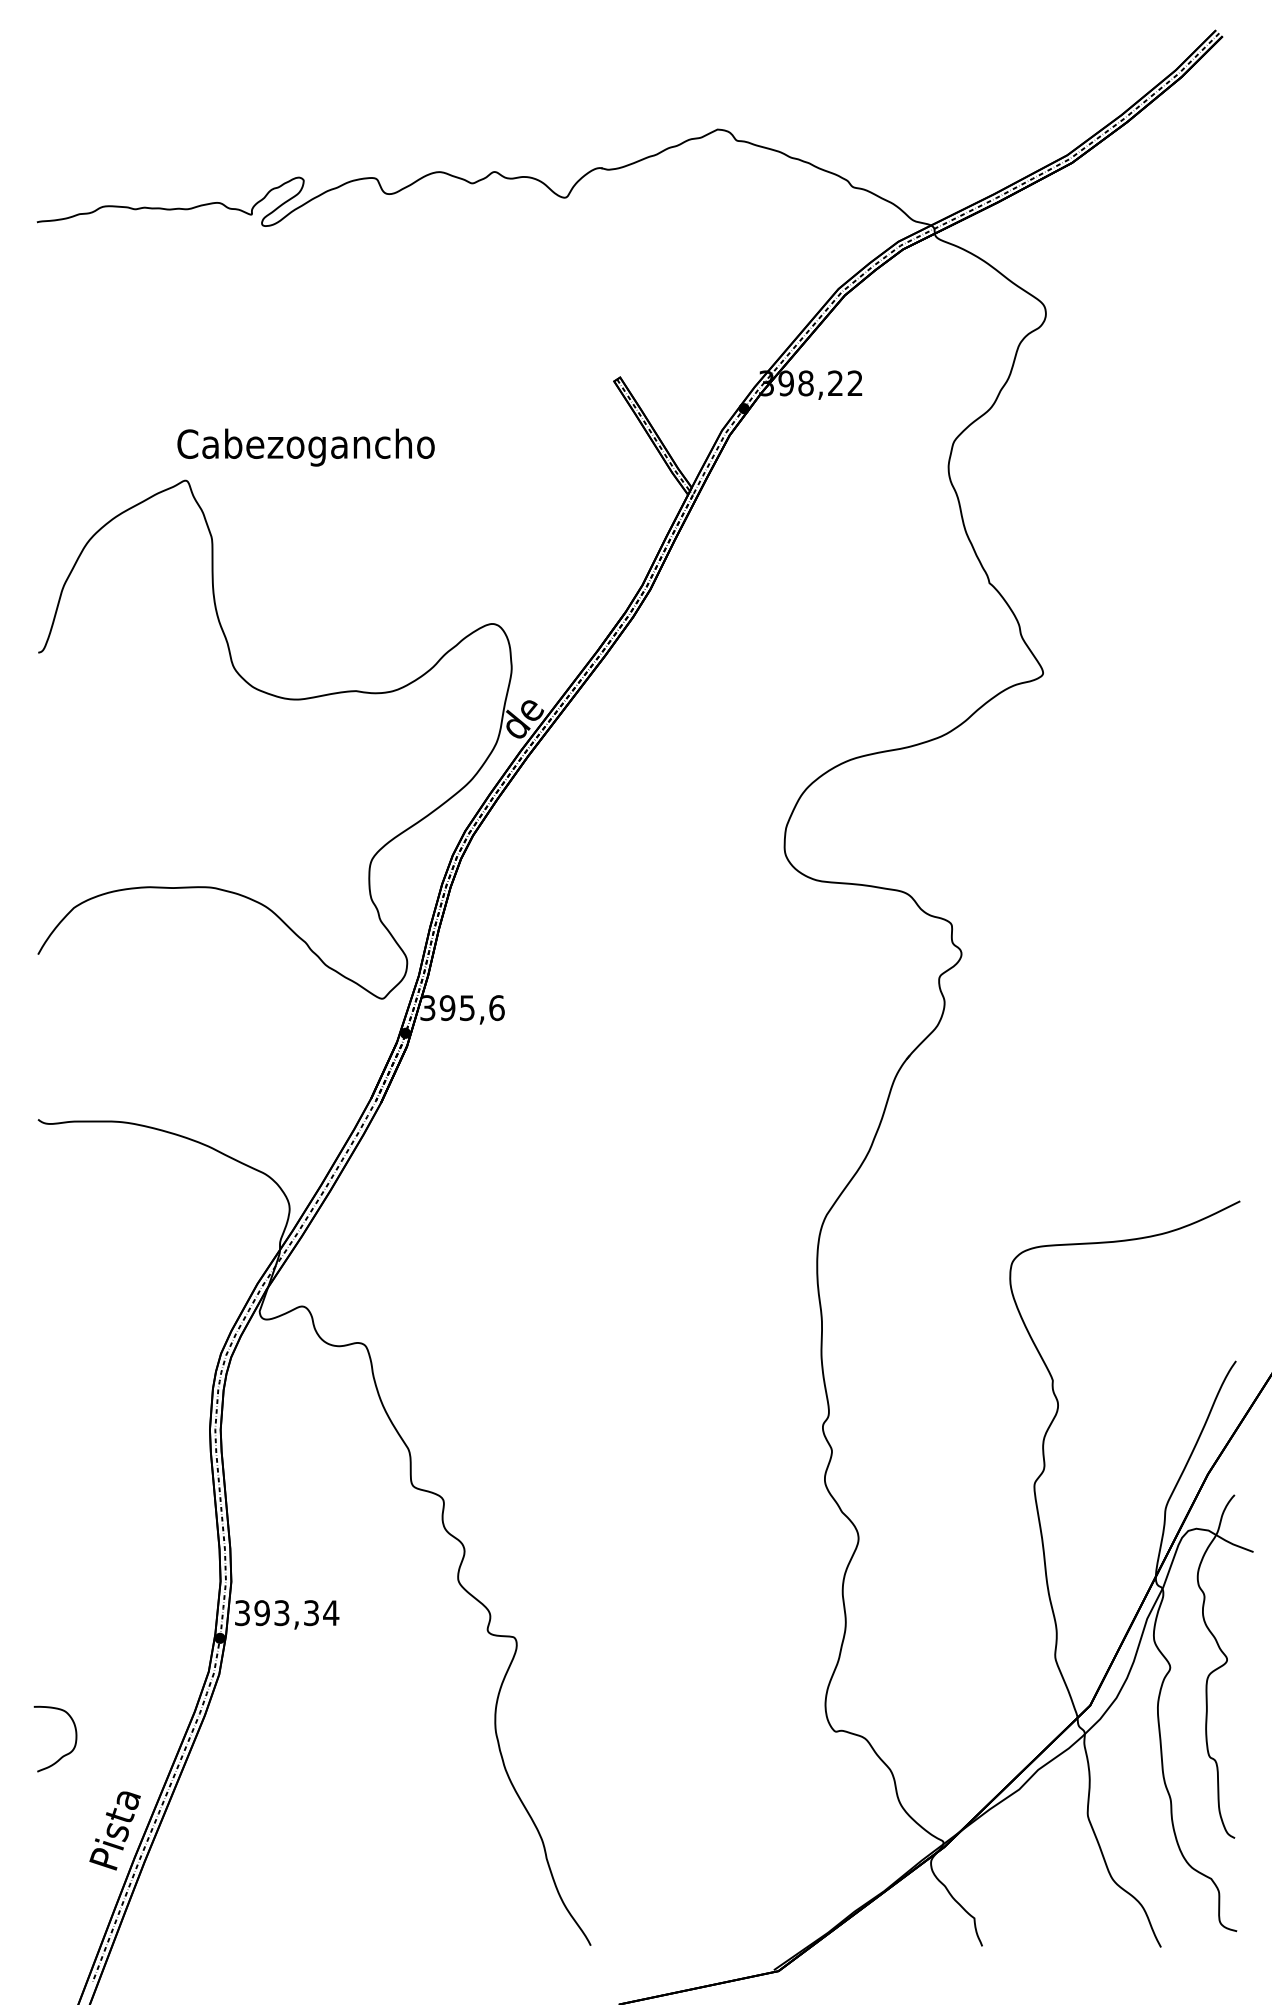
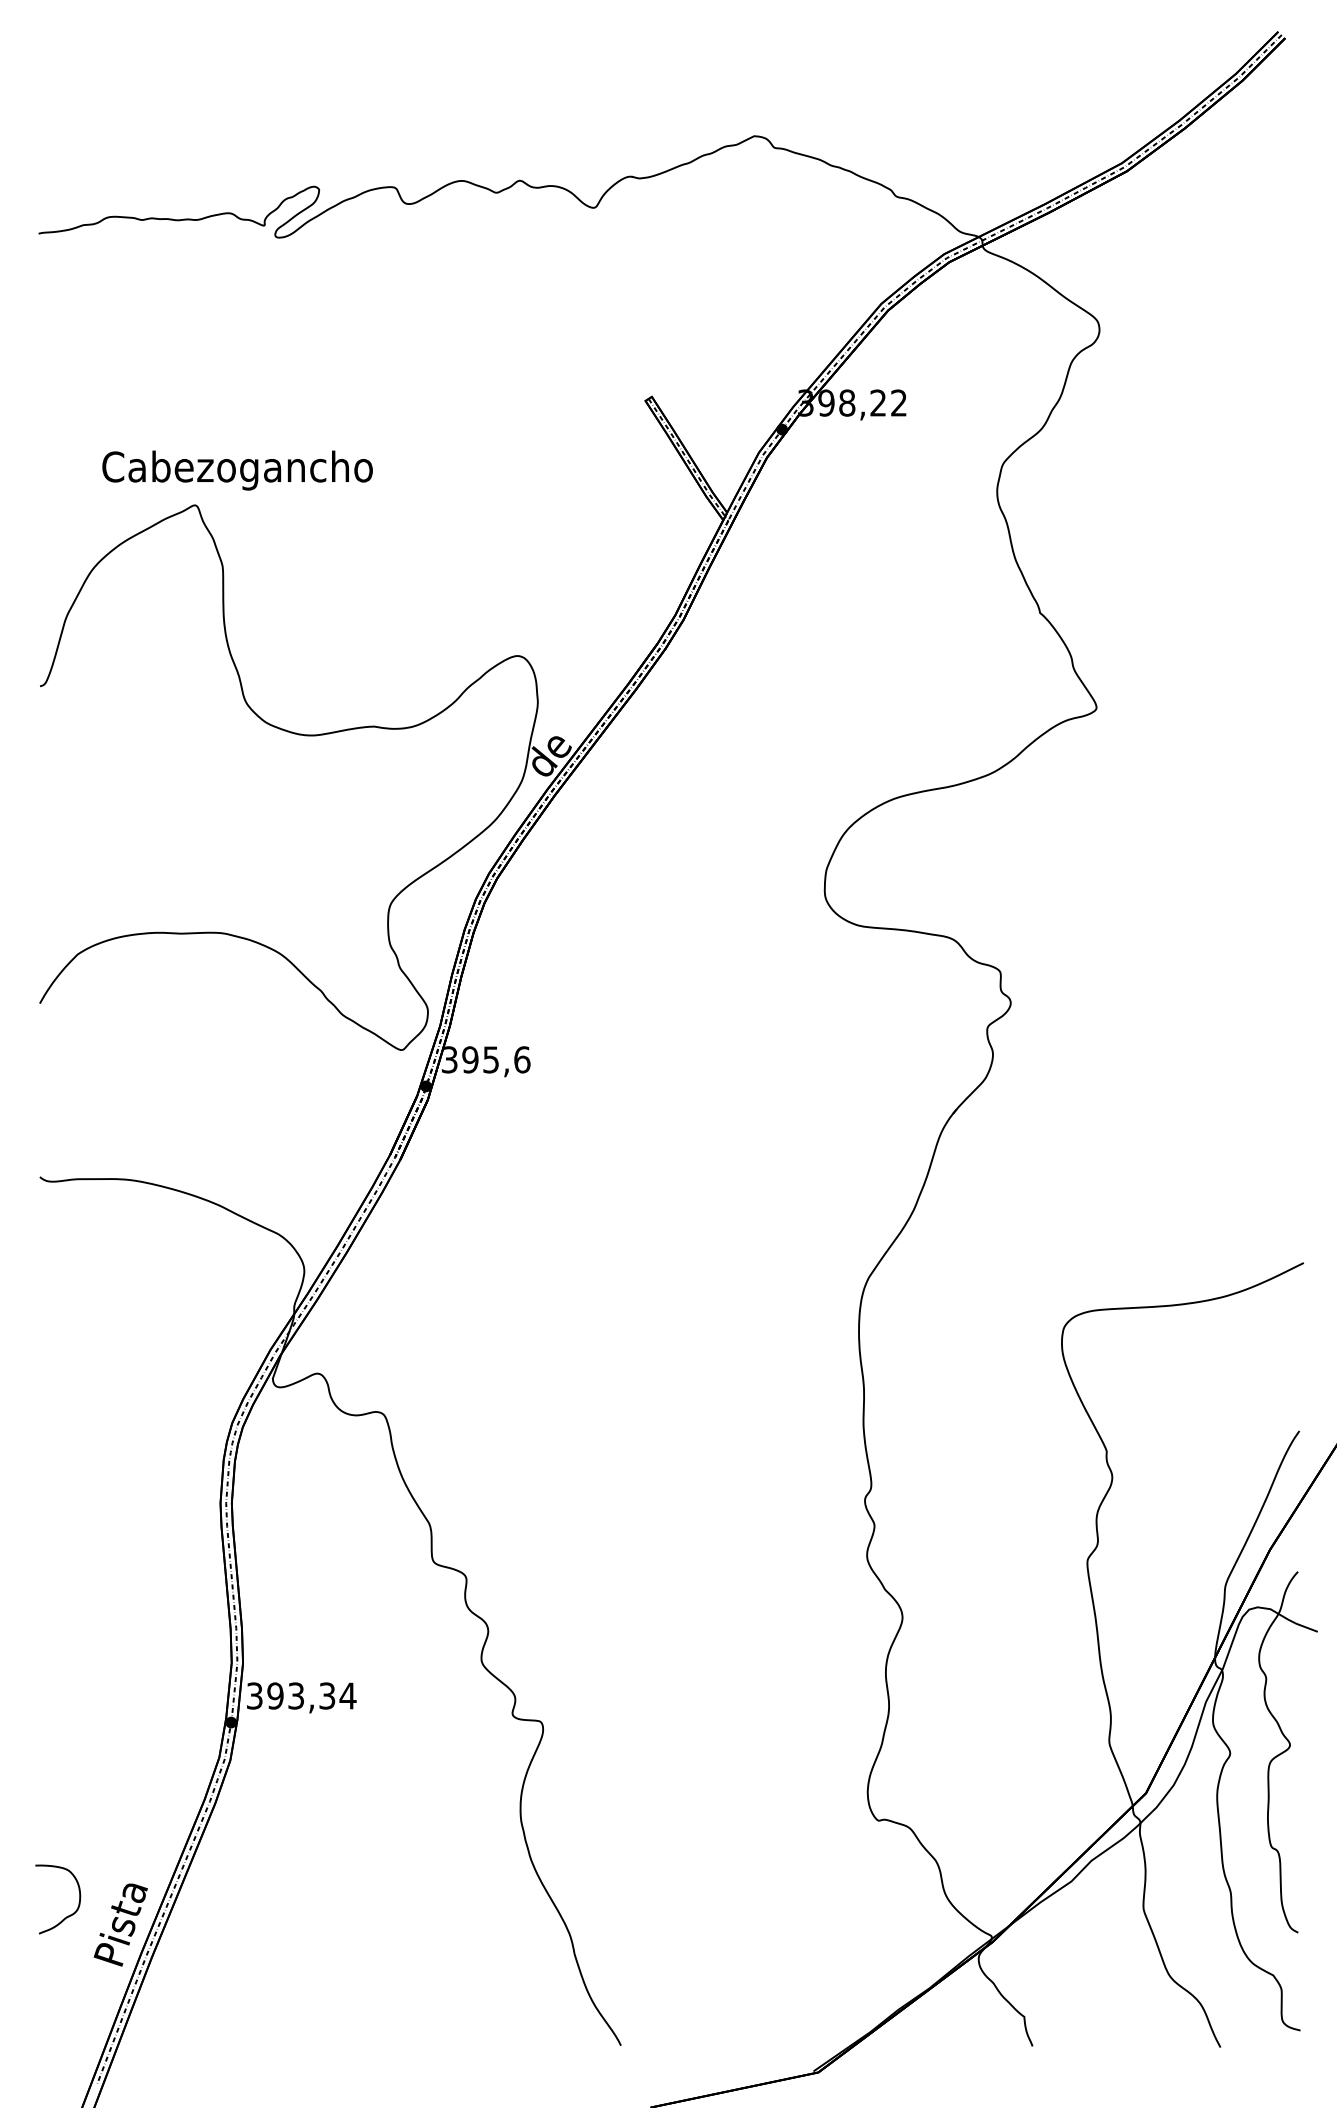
text: (305, 447) -> (237, 470), moved
curve: (63, 1755) -> (66, 1916), moved

